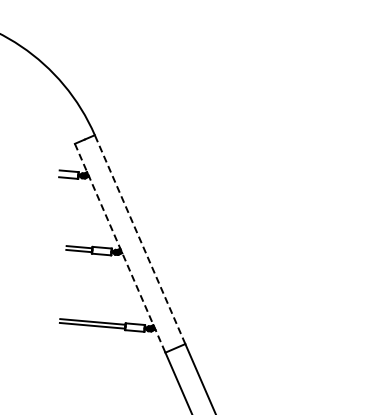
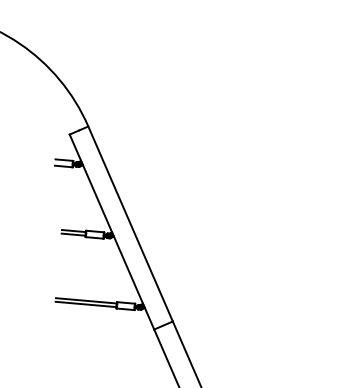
line: (140, 239) -> (130, 223), dashed -> solid
line: (120, 248) -> (112, 232), dashed -> solid

